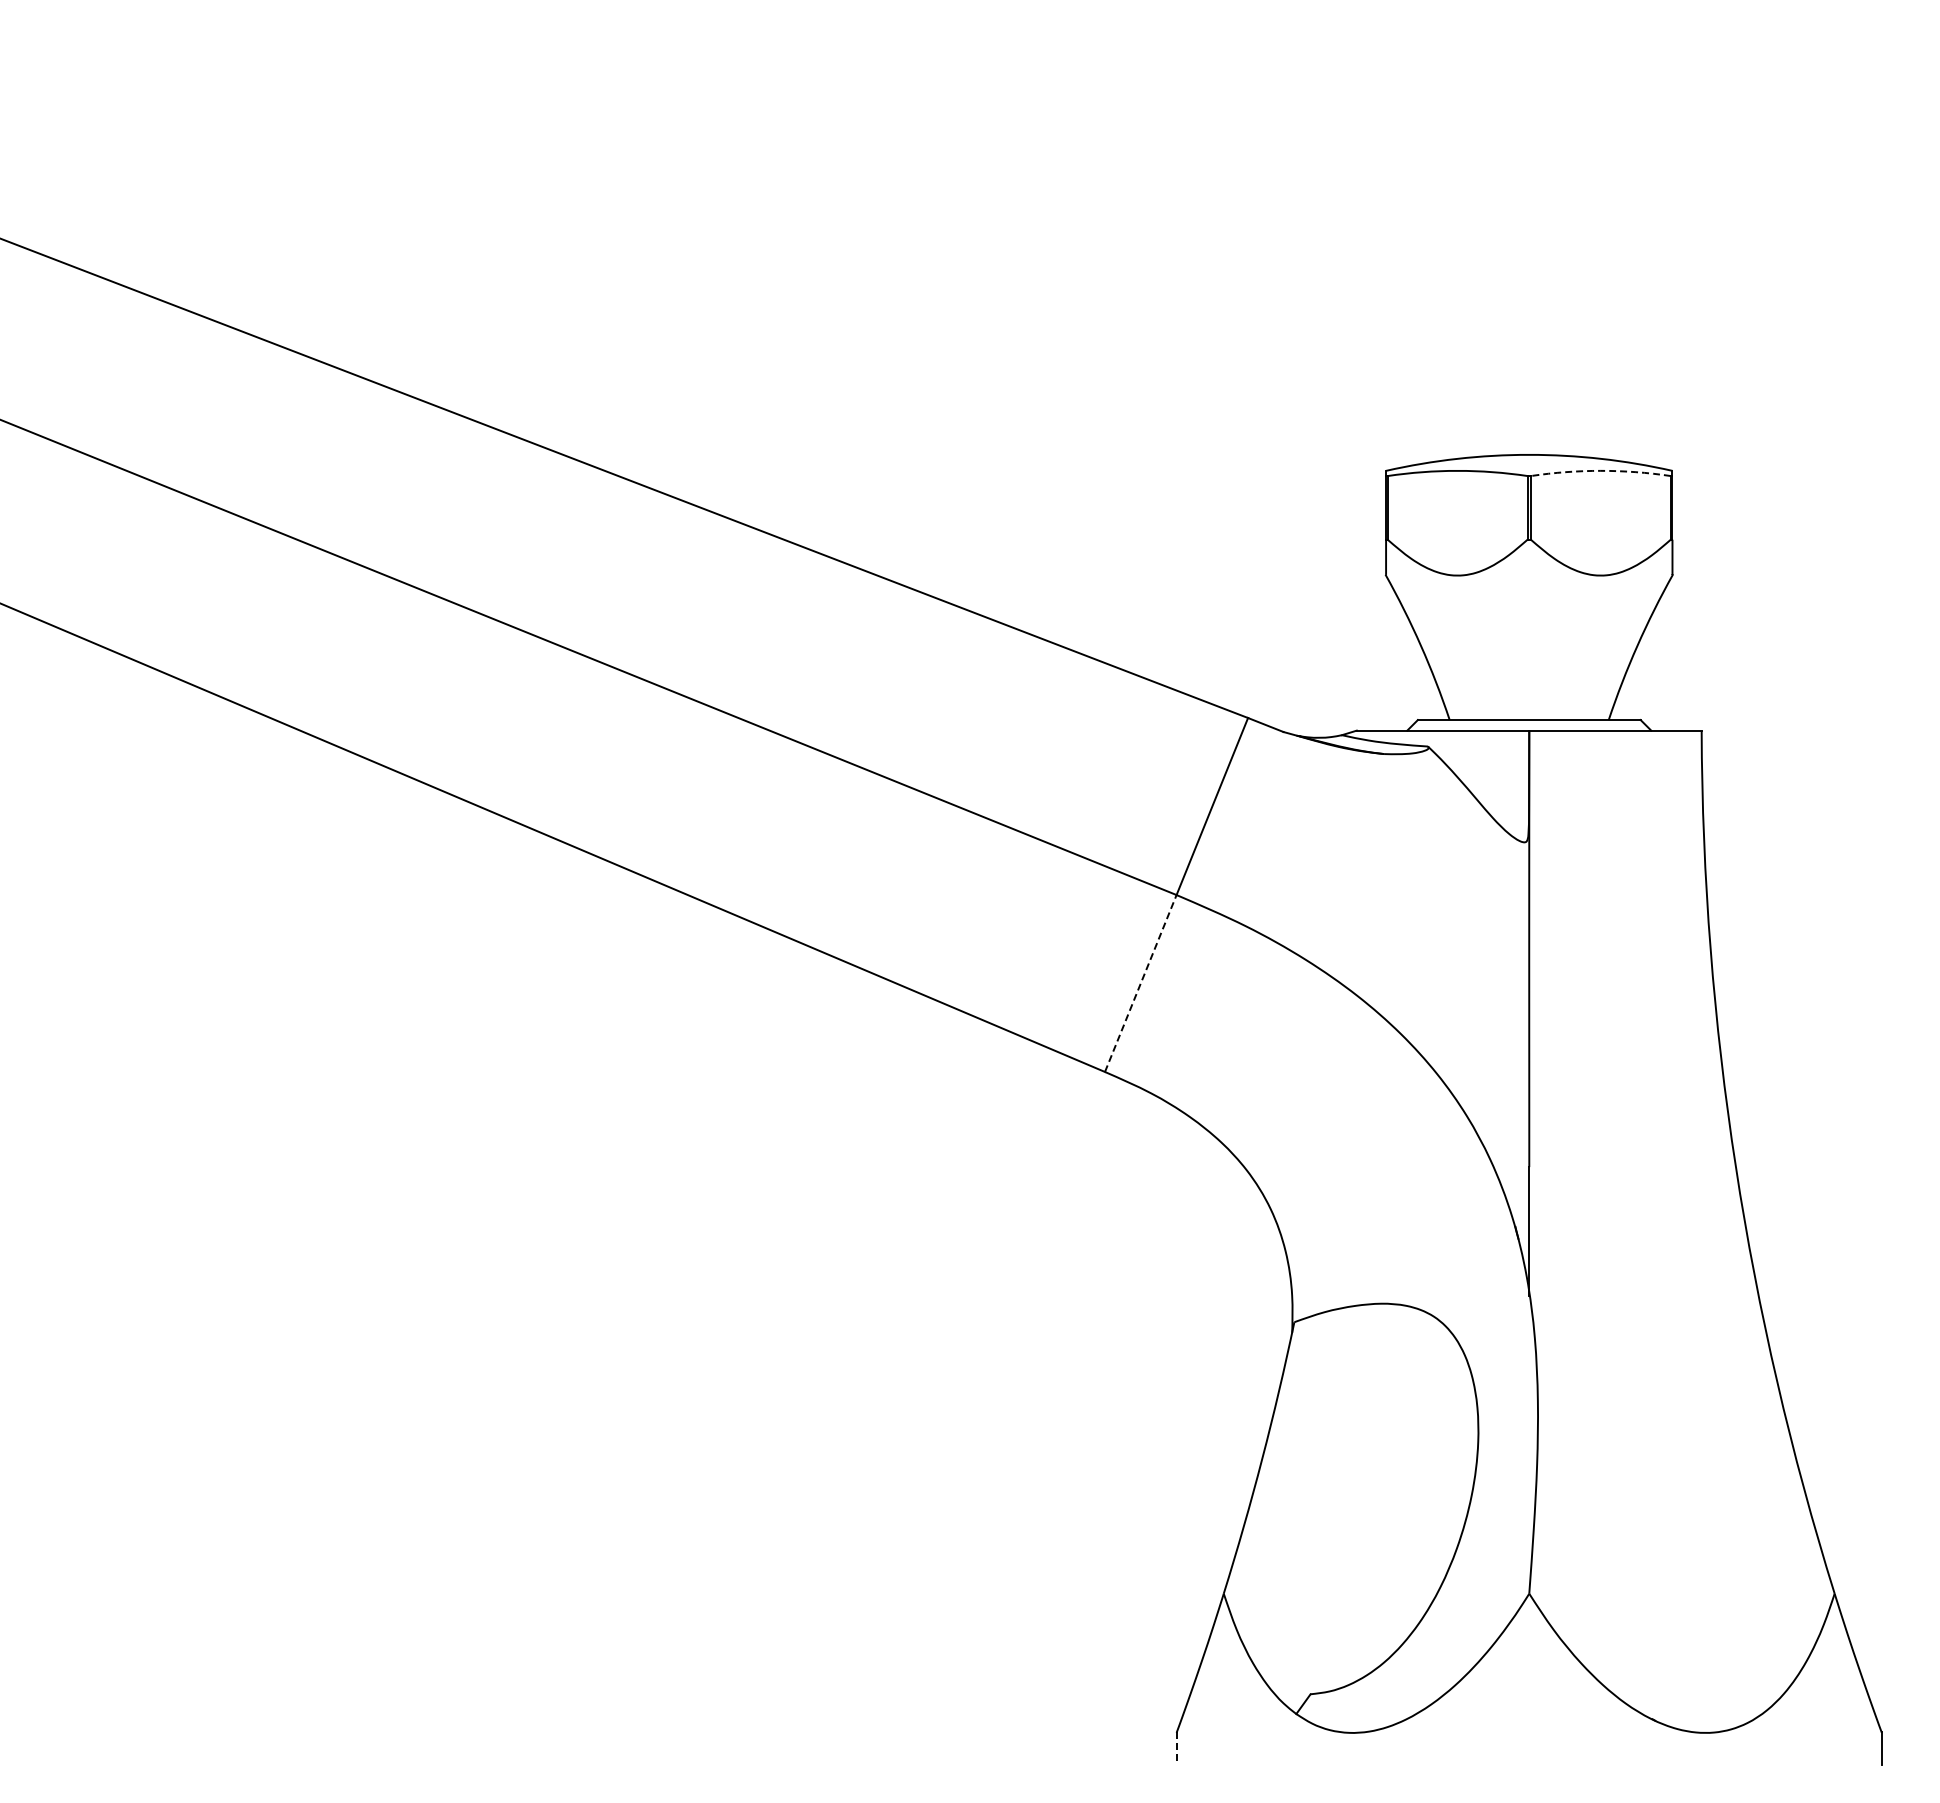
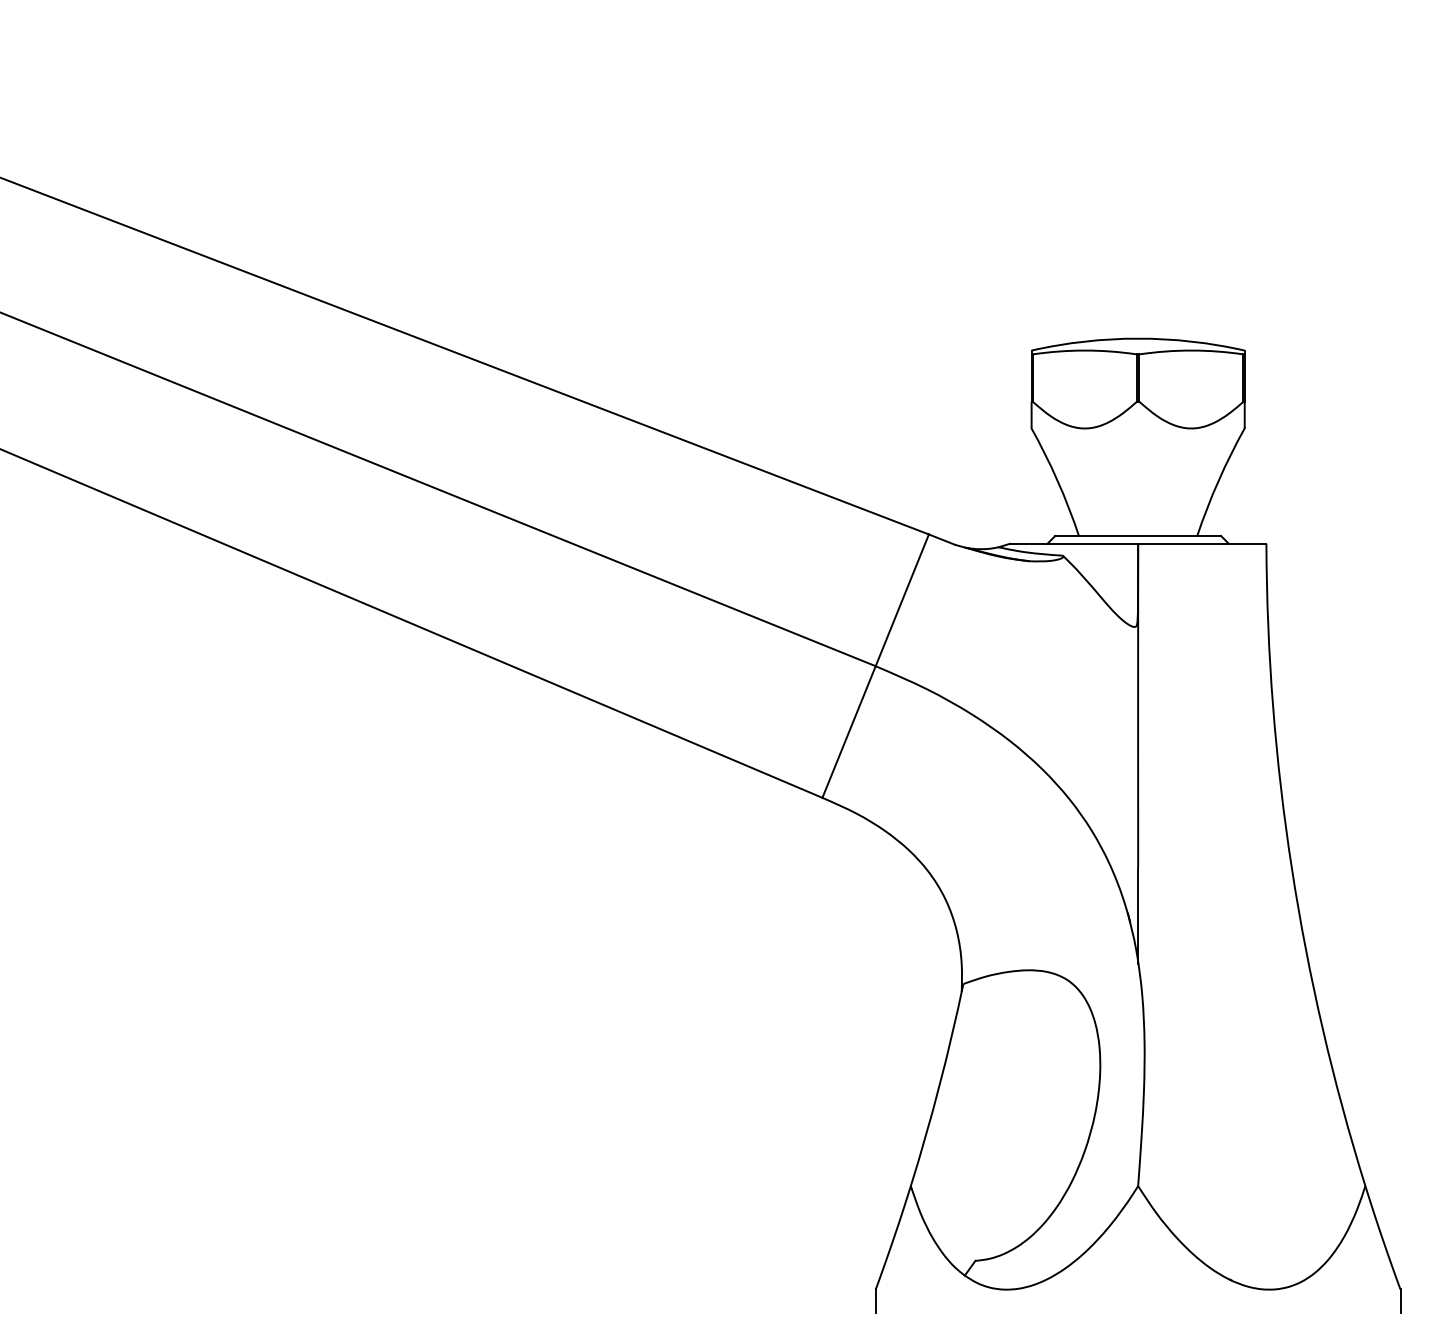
arc: (1600, 470) -> (1191, 350), dashed -> solid
line: (1140, 983) -> (848, 732), dashed -> solid
line: (1176, 1749) -> (875, 1301), dashed -> solid

